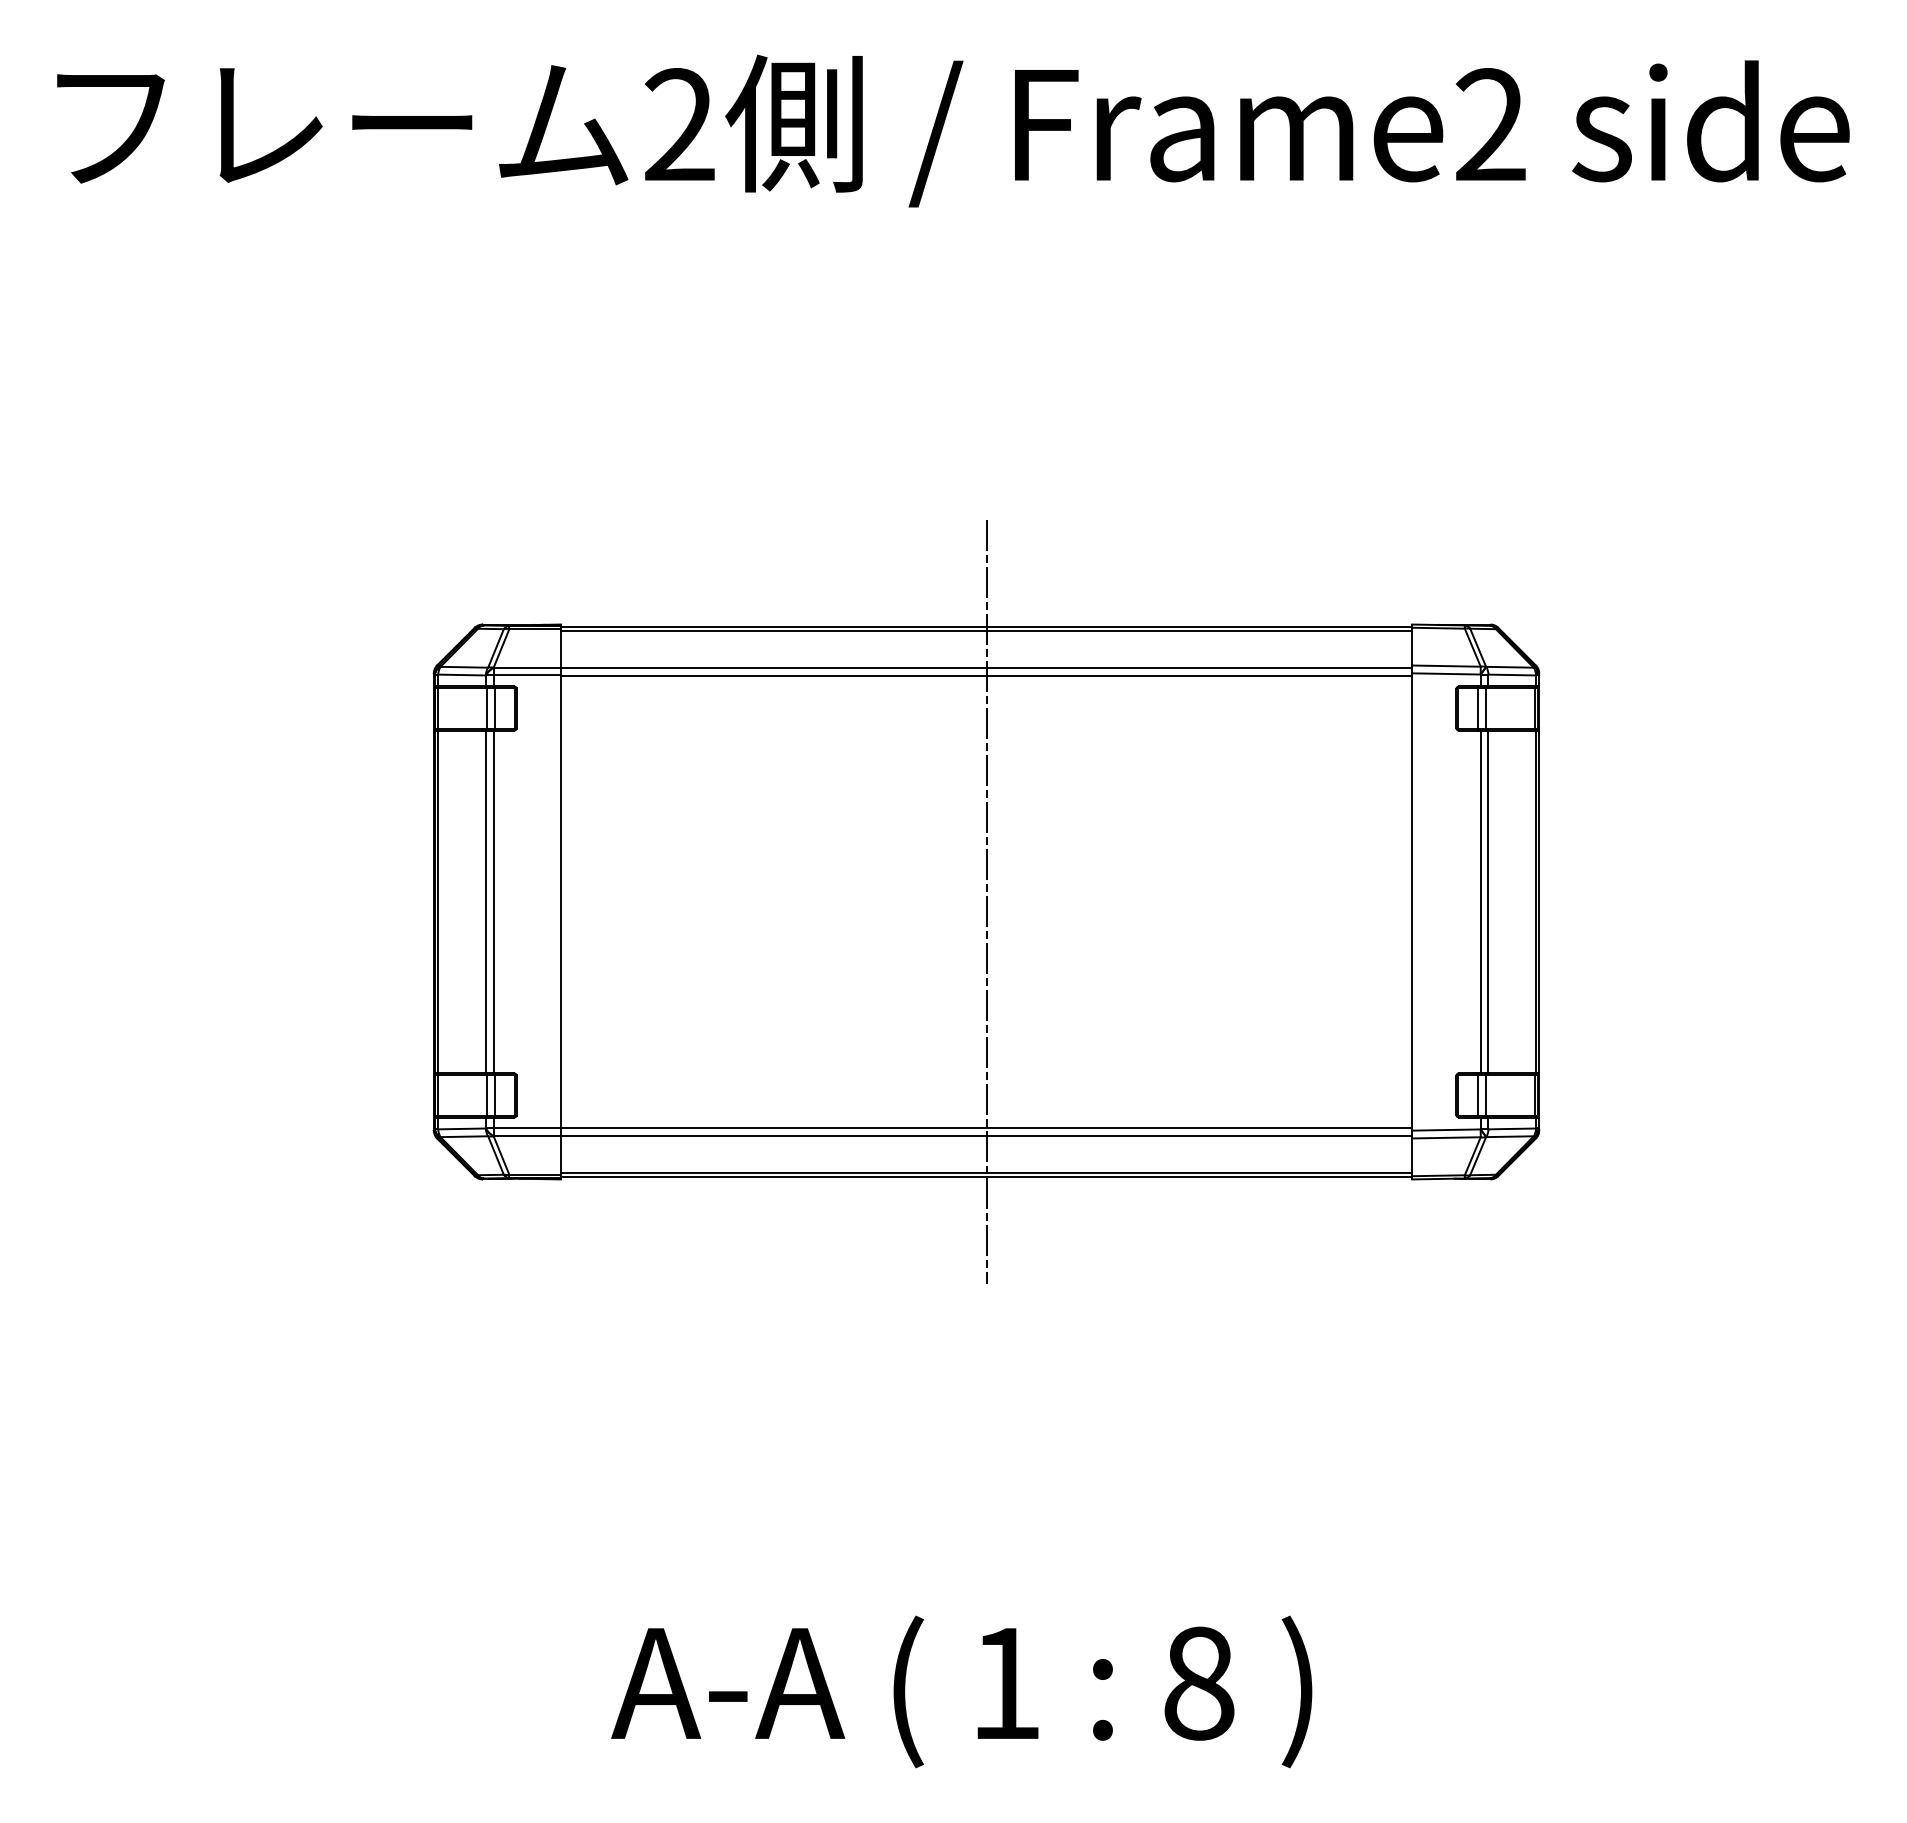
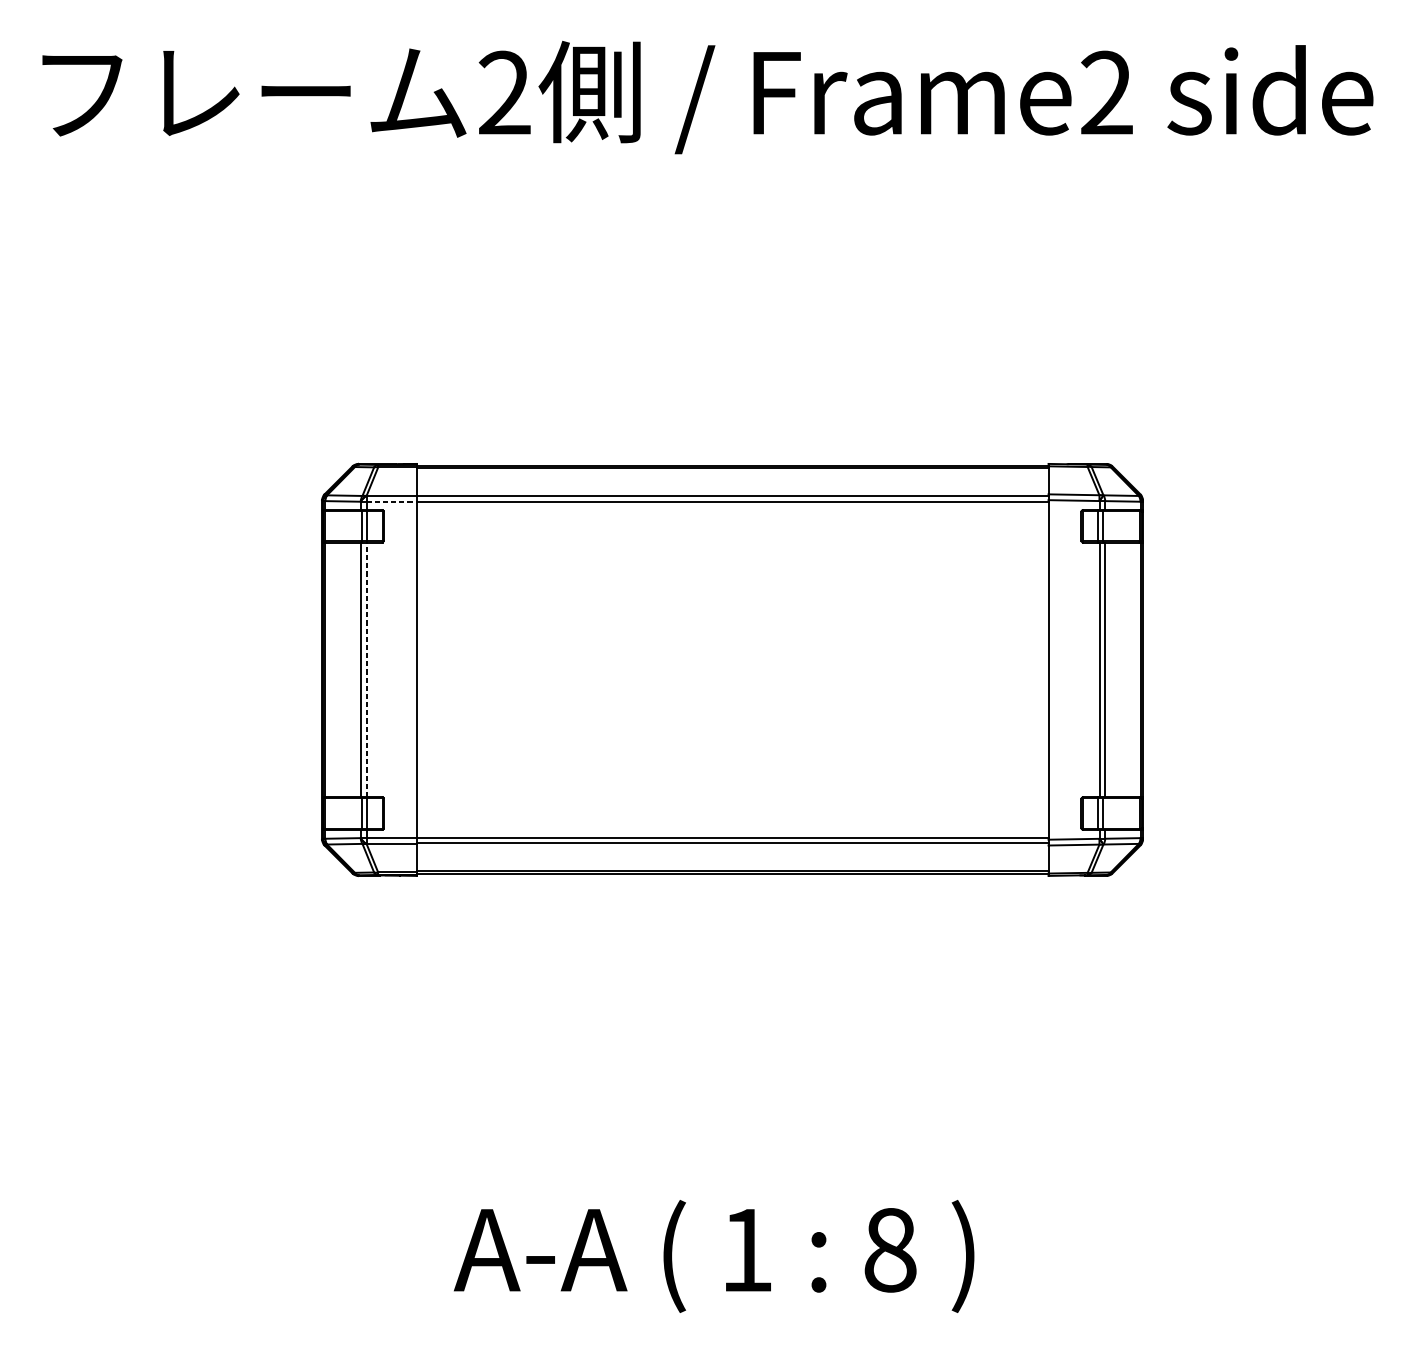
line: (527, 675) -> (391, 501), solid -> dashed
line: (493, 901) -> (366, 669), solid -> dashed
line: (986, 901) -> (732, 669), removed

